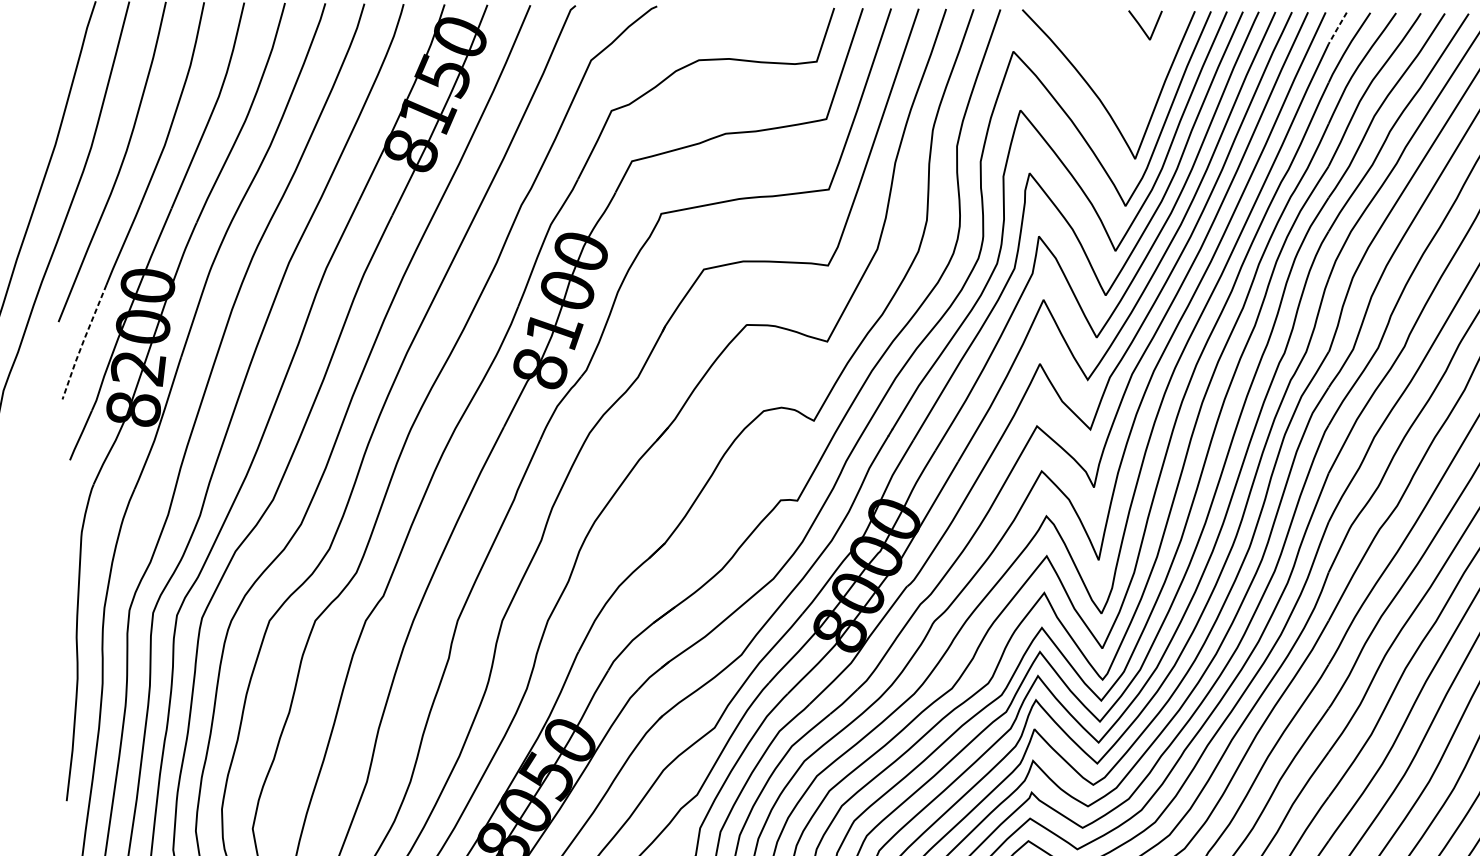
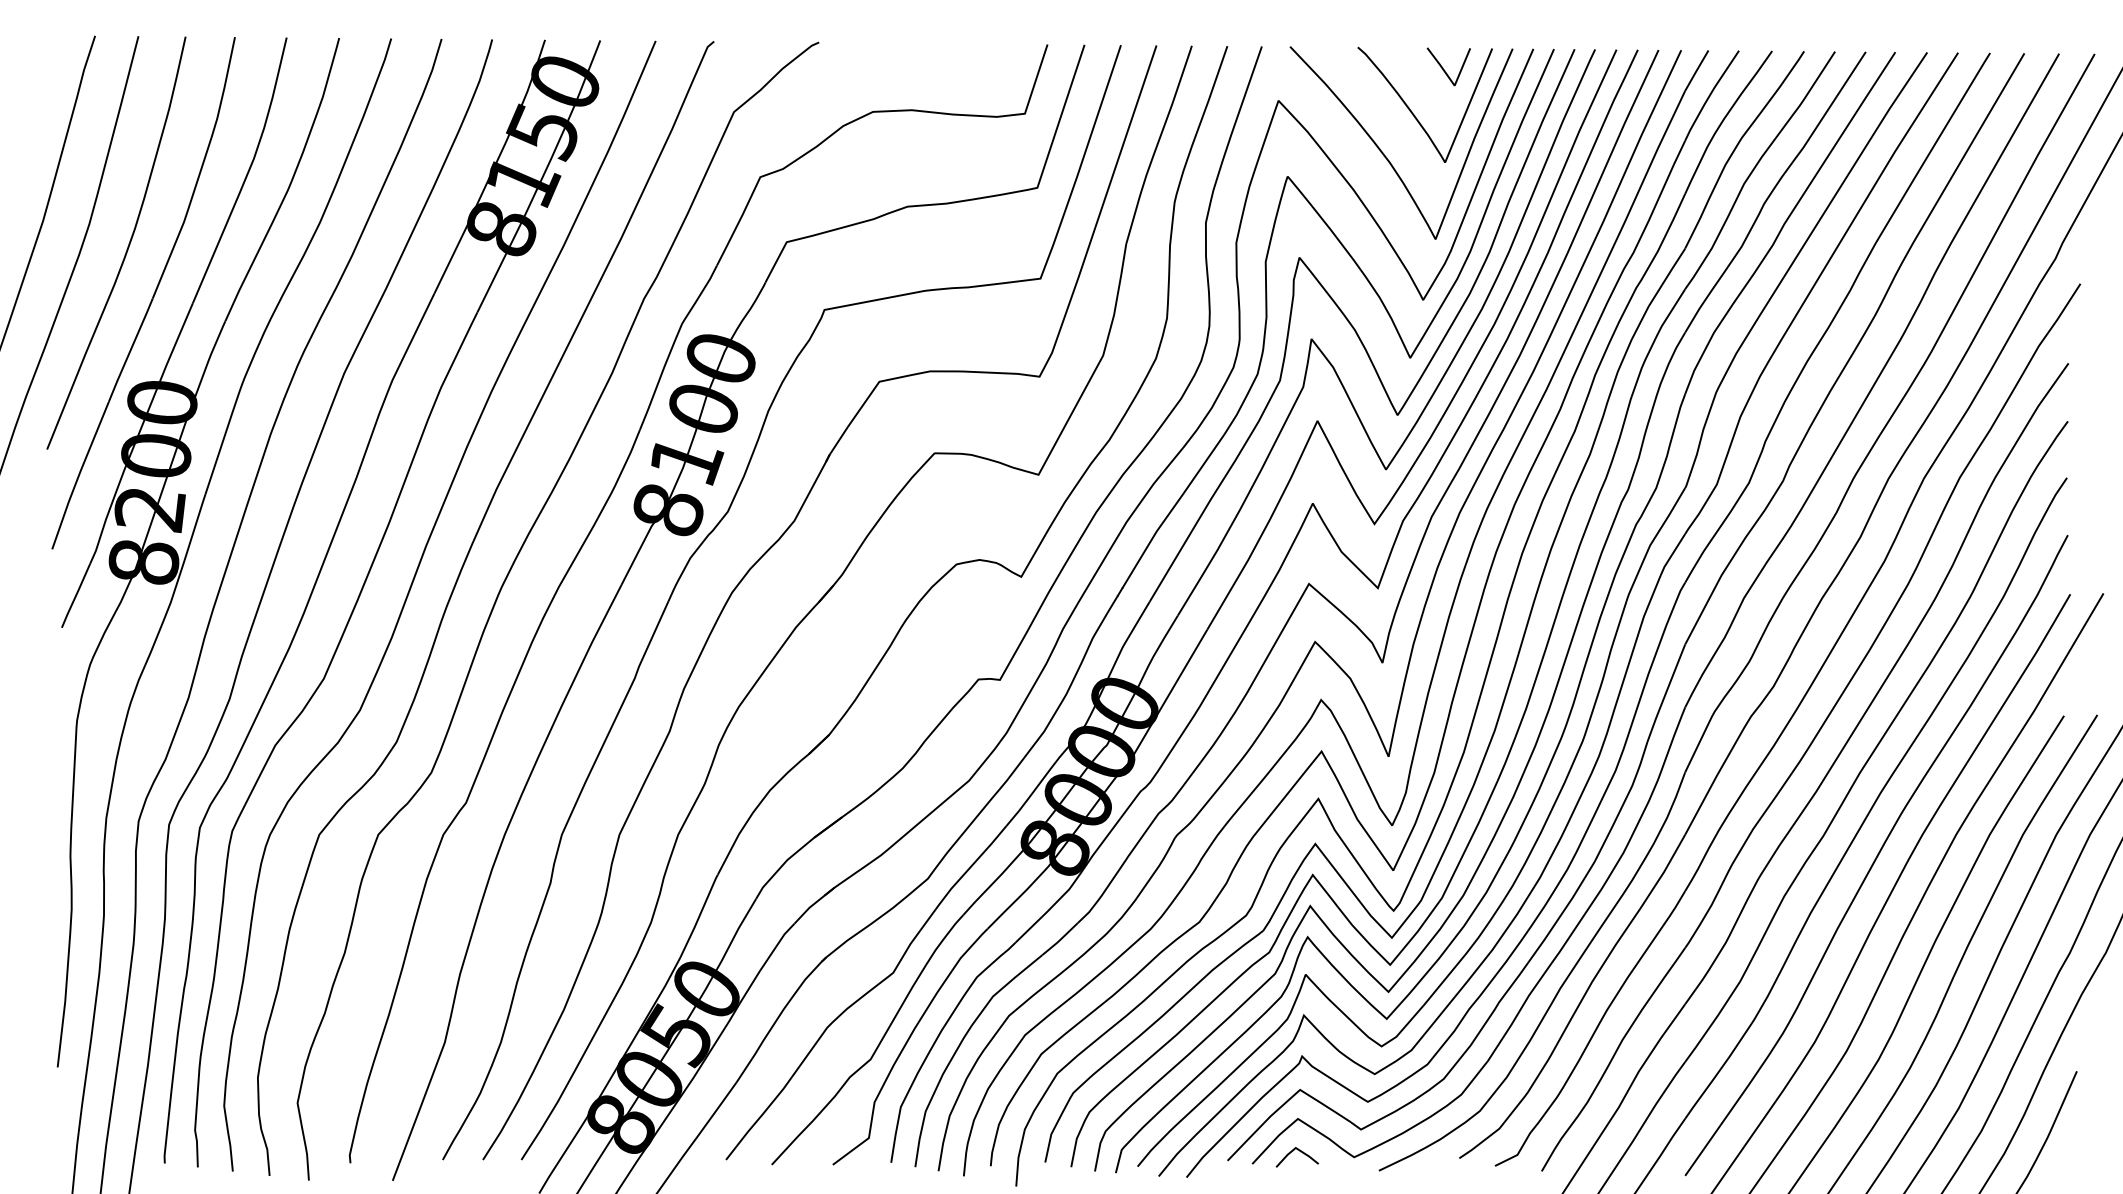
line: (1337, 28) -> (1696, 71), dashed -> solid
curve: (1117, 59) -> (1412, 111), added
line: (82, 342) -> (78, 475), dashed -> solid

